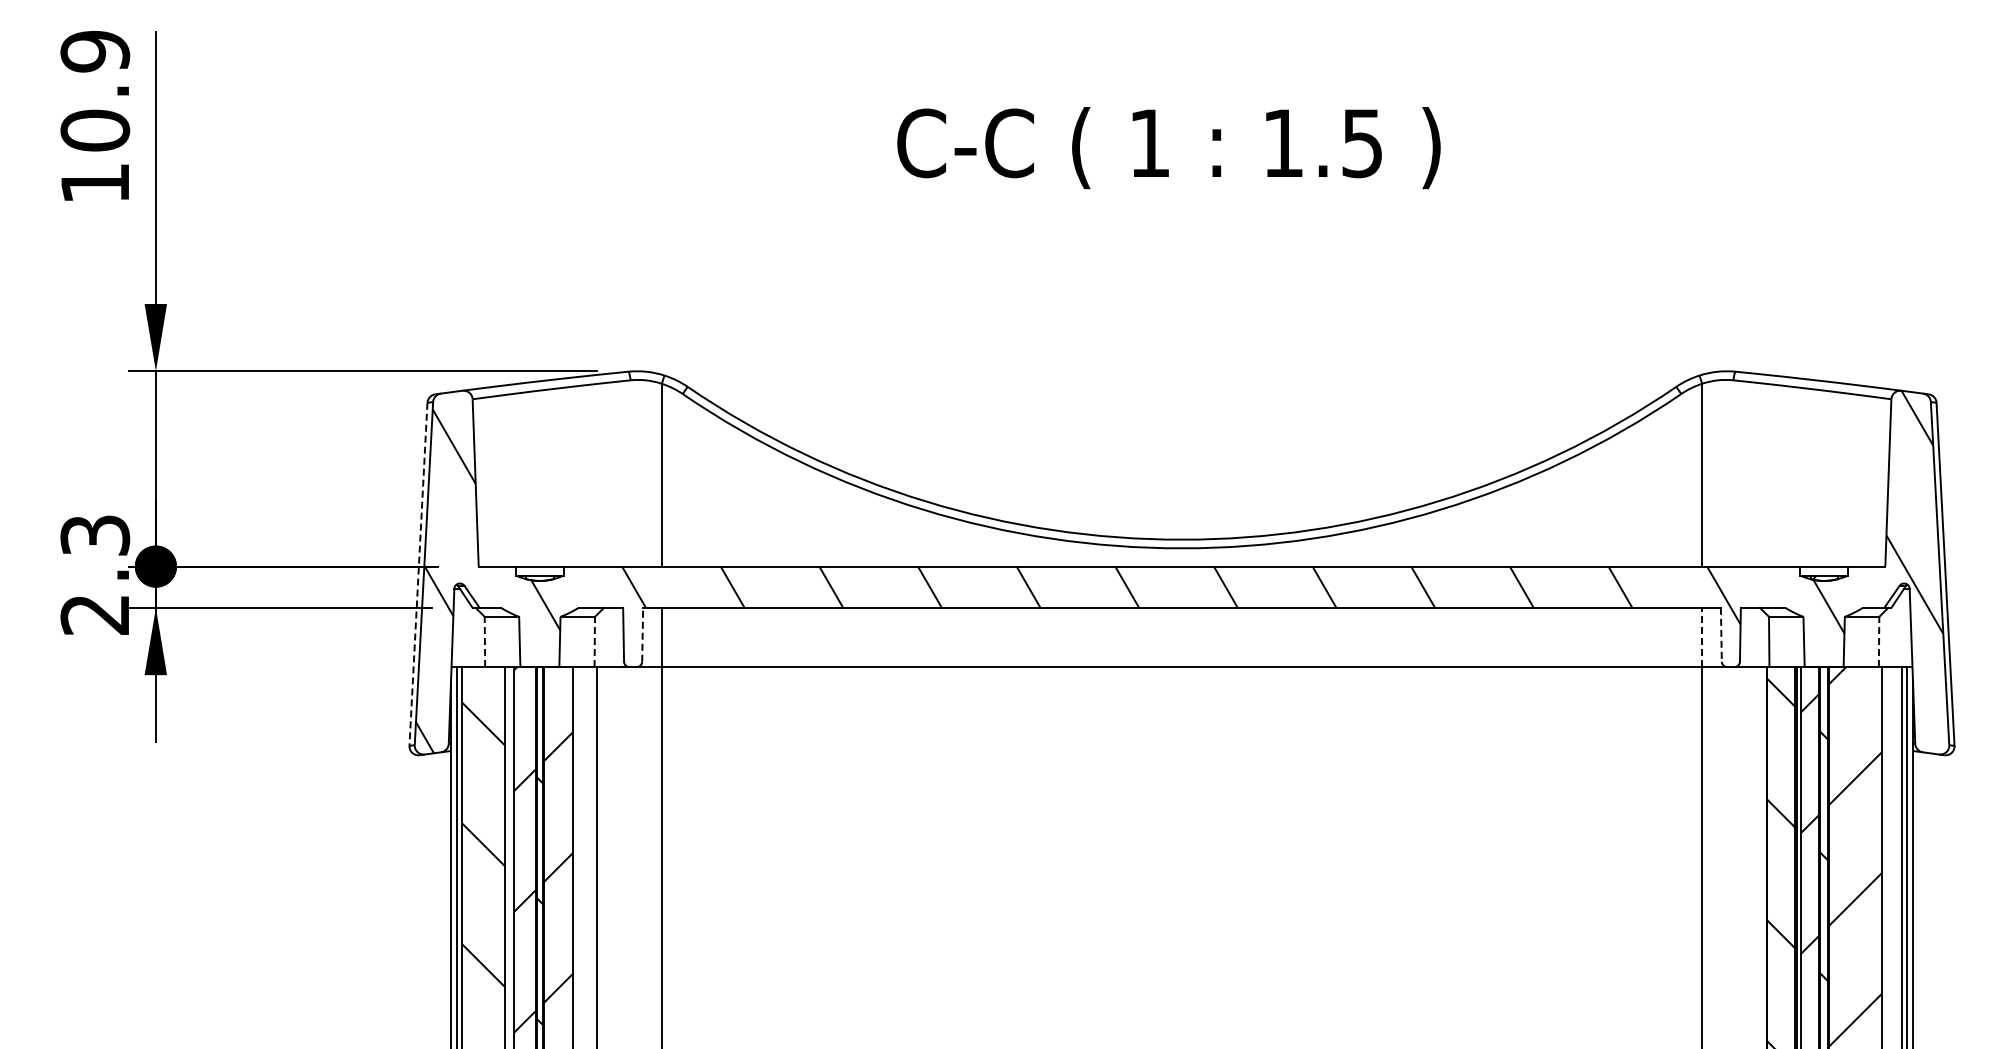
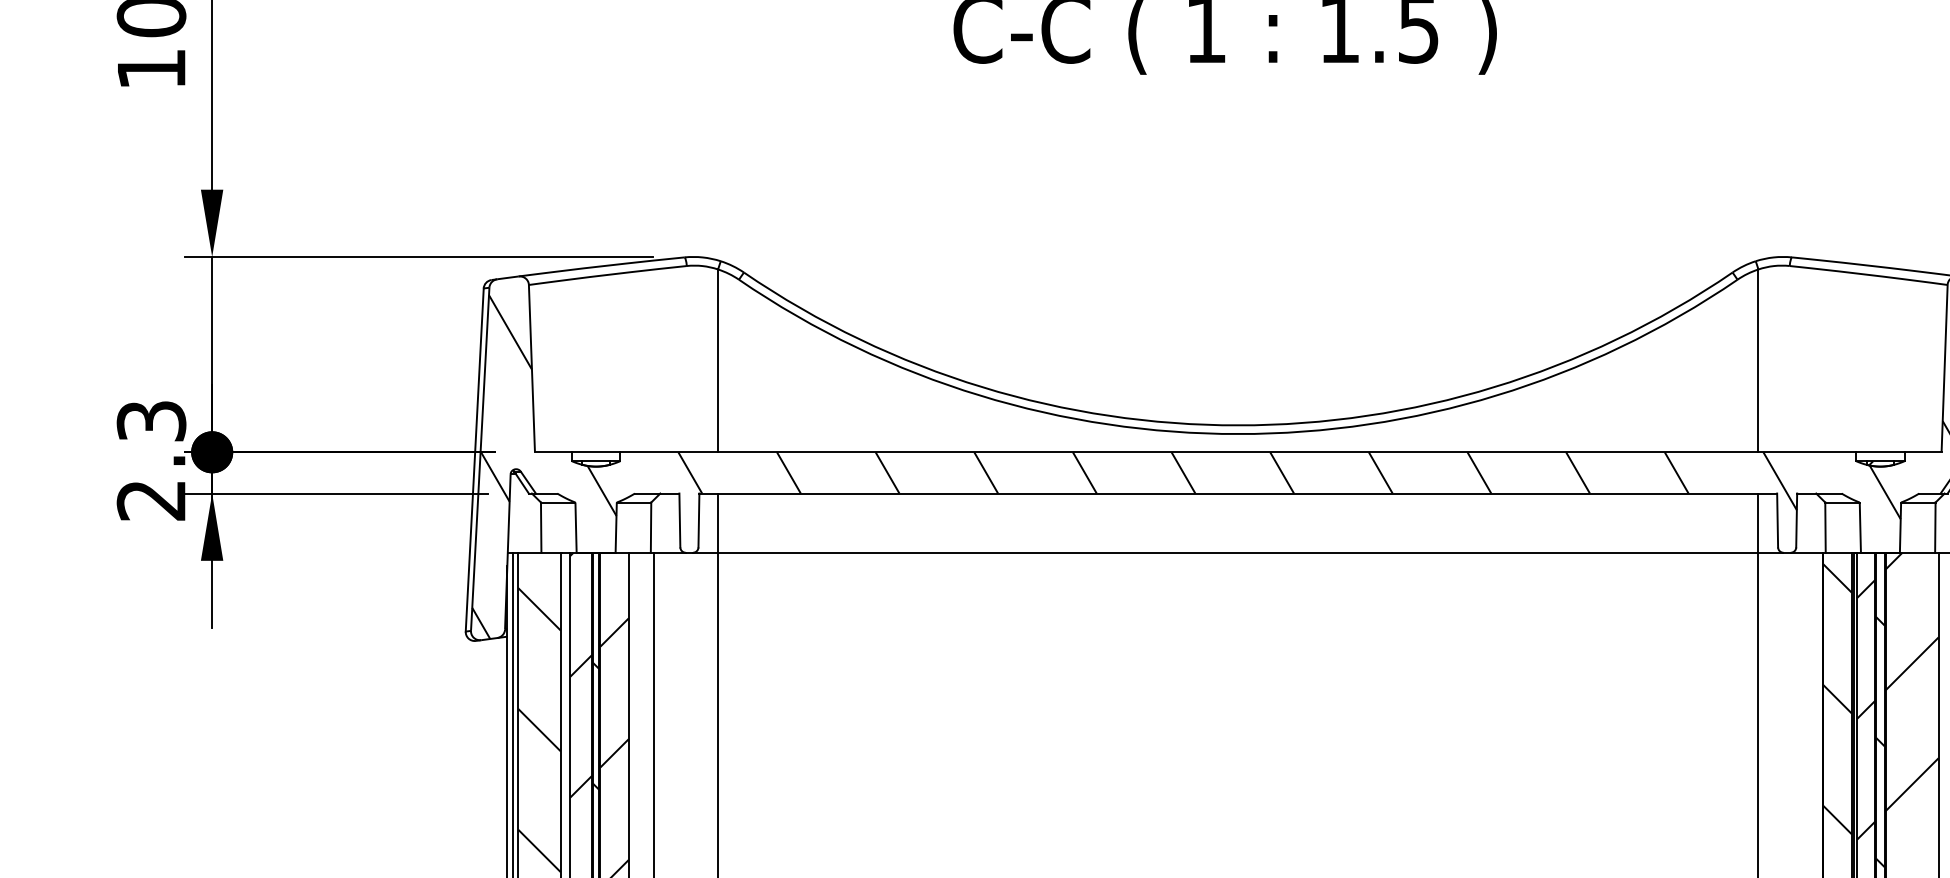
line: (418, 574) -> (474, 460), dashed -> solid
line: (642, 634) -> (698, 520), dashed -> solid
line: (1721, 634) -> (1777, 520), dashed -> solid
line: (1702, 637) -> (1758, 523), dashed -> solid
line: (484, 641) -> (540, 527), dashed -> solid
line: (594, 641) -> (650, 527), dashed -> solid
line: (1879, 641) -> (1935, 527), dashed -> solid

